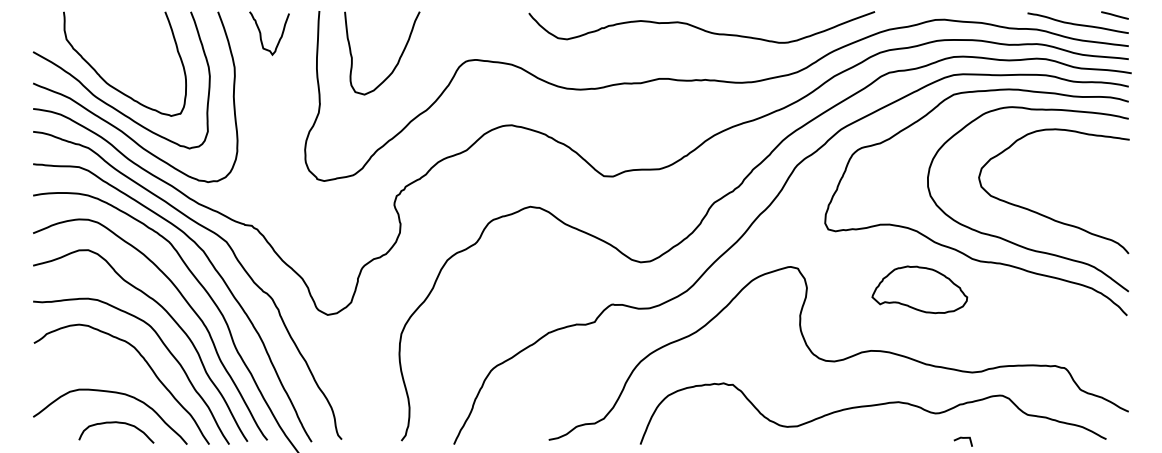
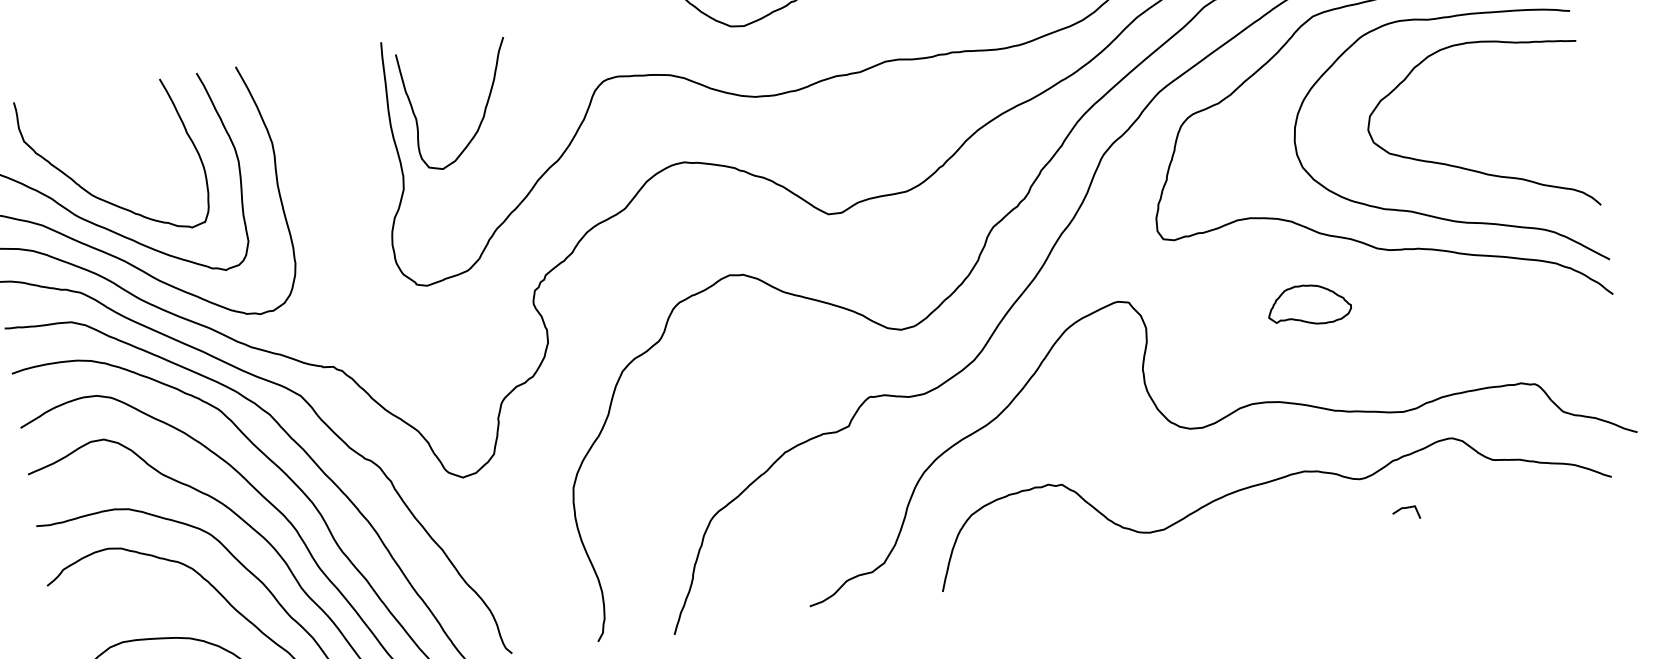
curve: (261, 33) -> (303, 88), removed
curve: (397, 61) -> (482, 113), moved
part: (919, 289) -> (1308, 304), size x0.6

